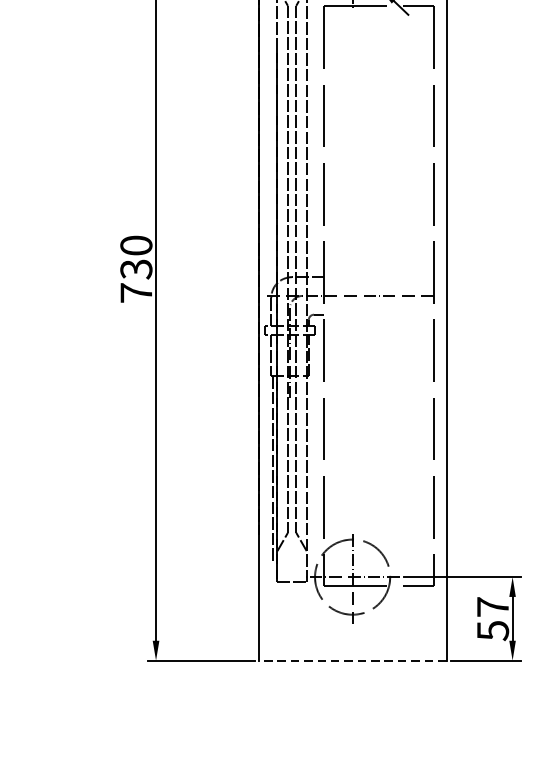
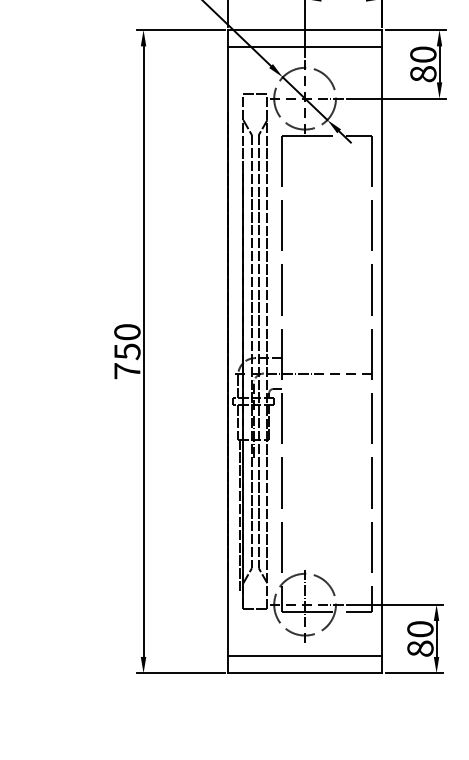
text: (136, 269) -> (127, 351), 730 -> 750
text: (493, 619) -> (420, 639), 57 -> 80
line: (351, 640) -> (304, 656), added
line: (351, 660) -> (304, 673), dashed -> solid

